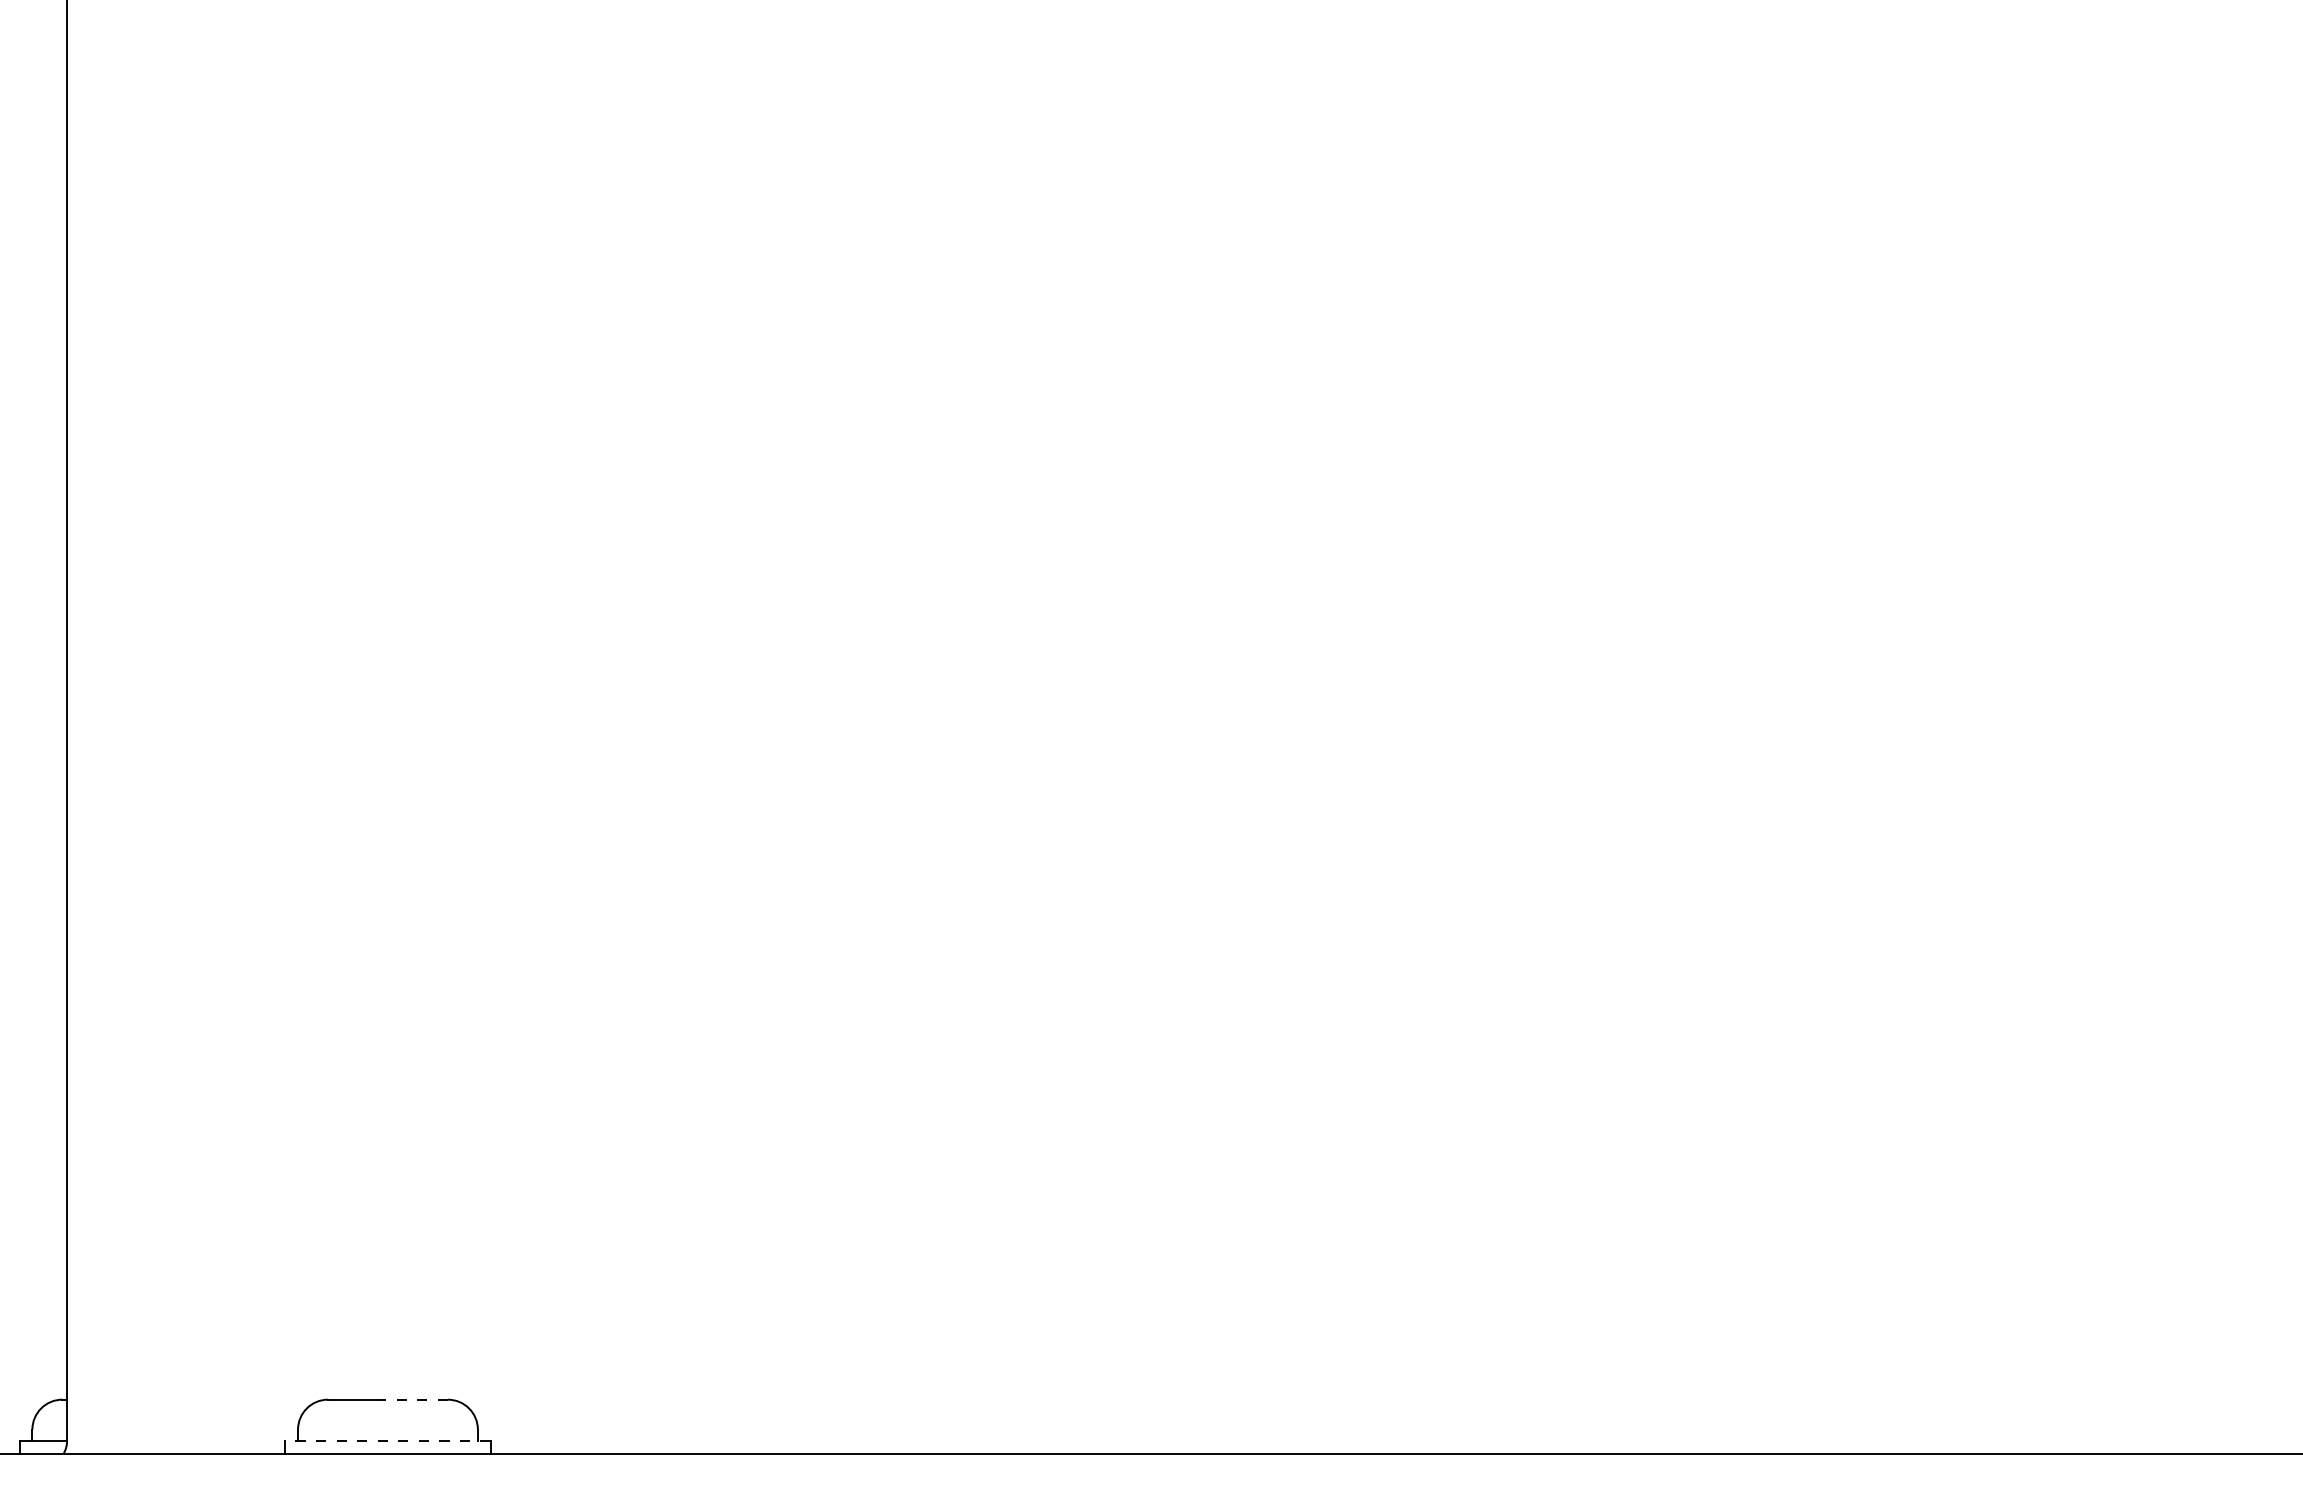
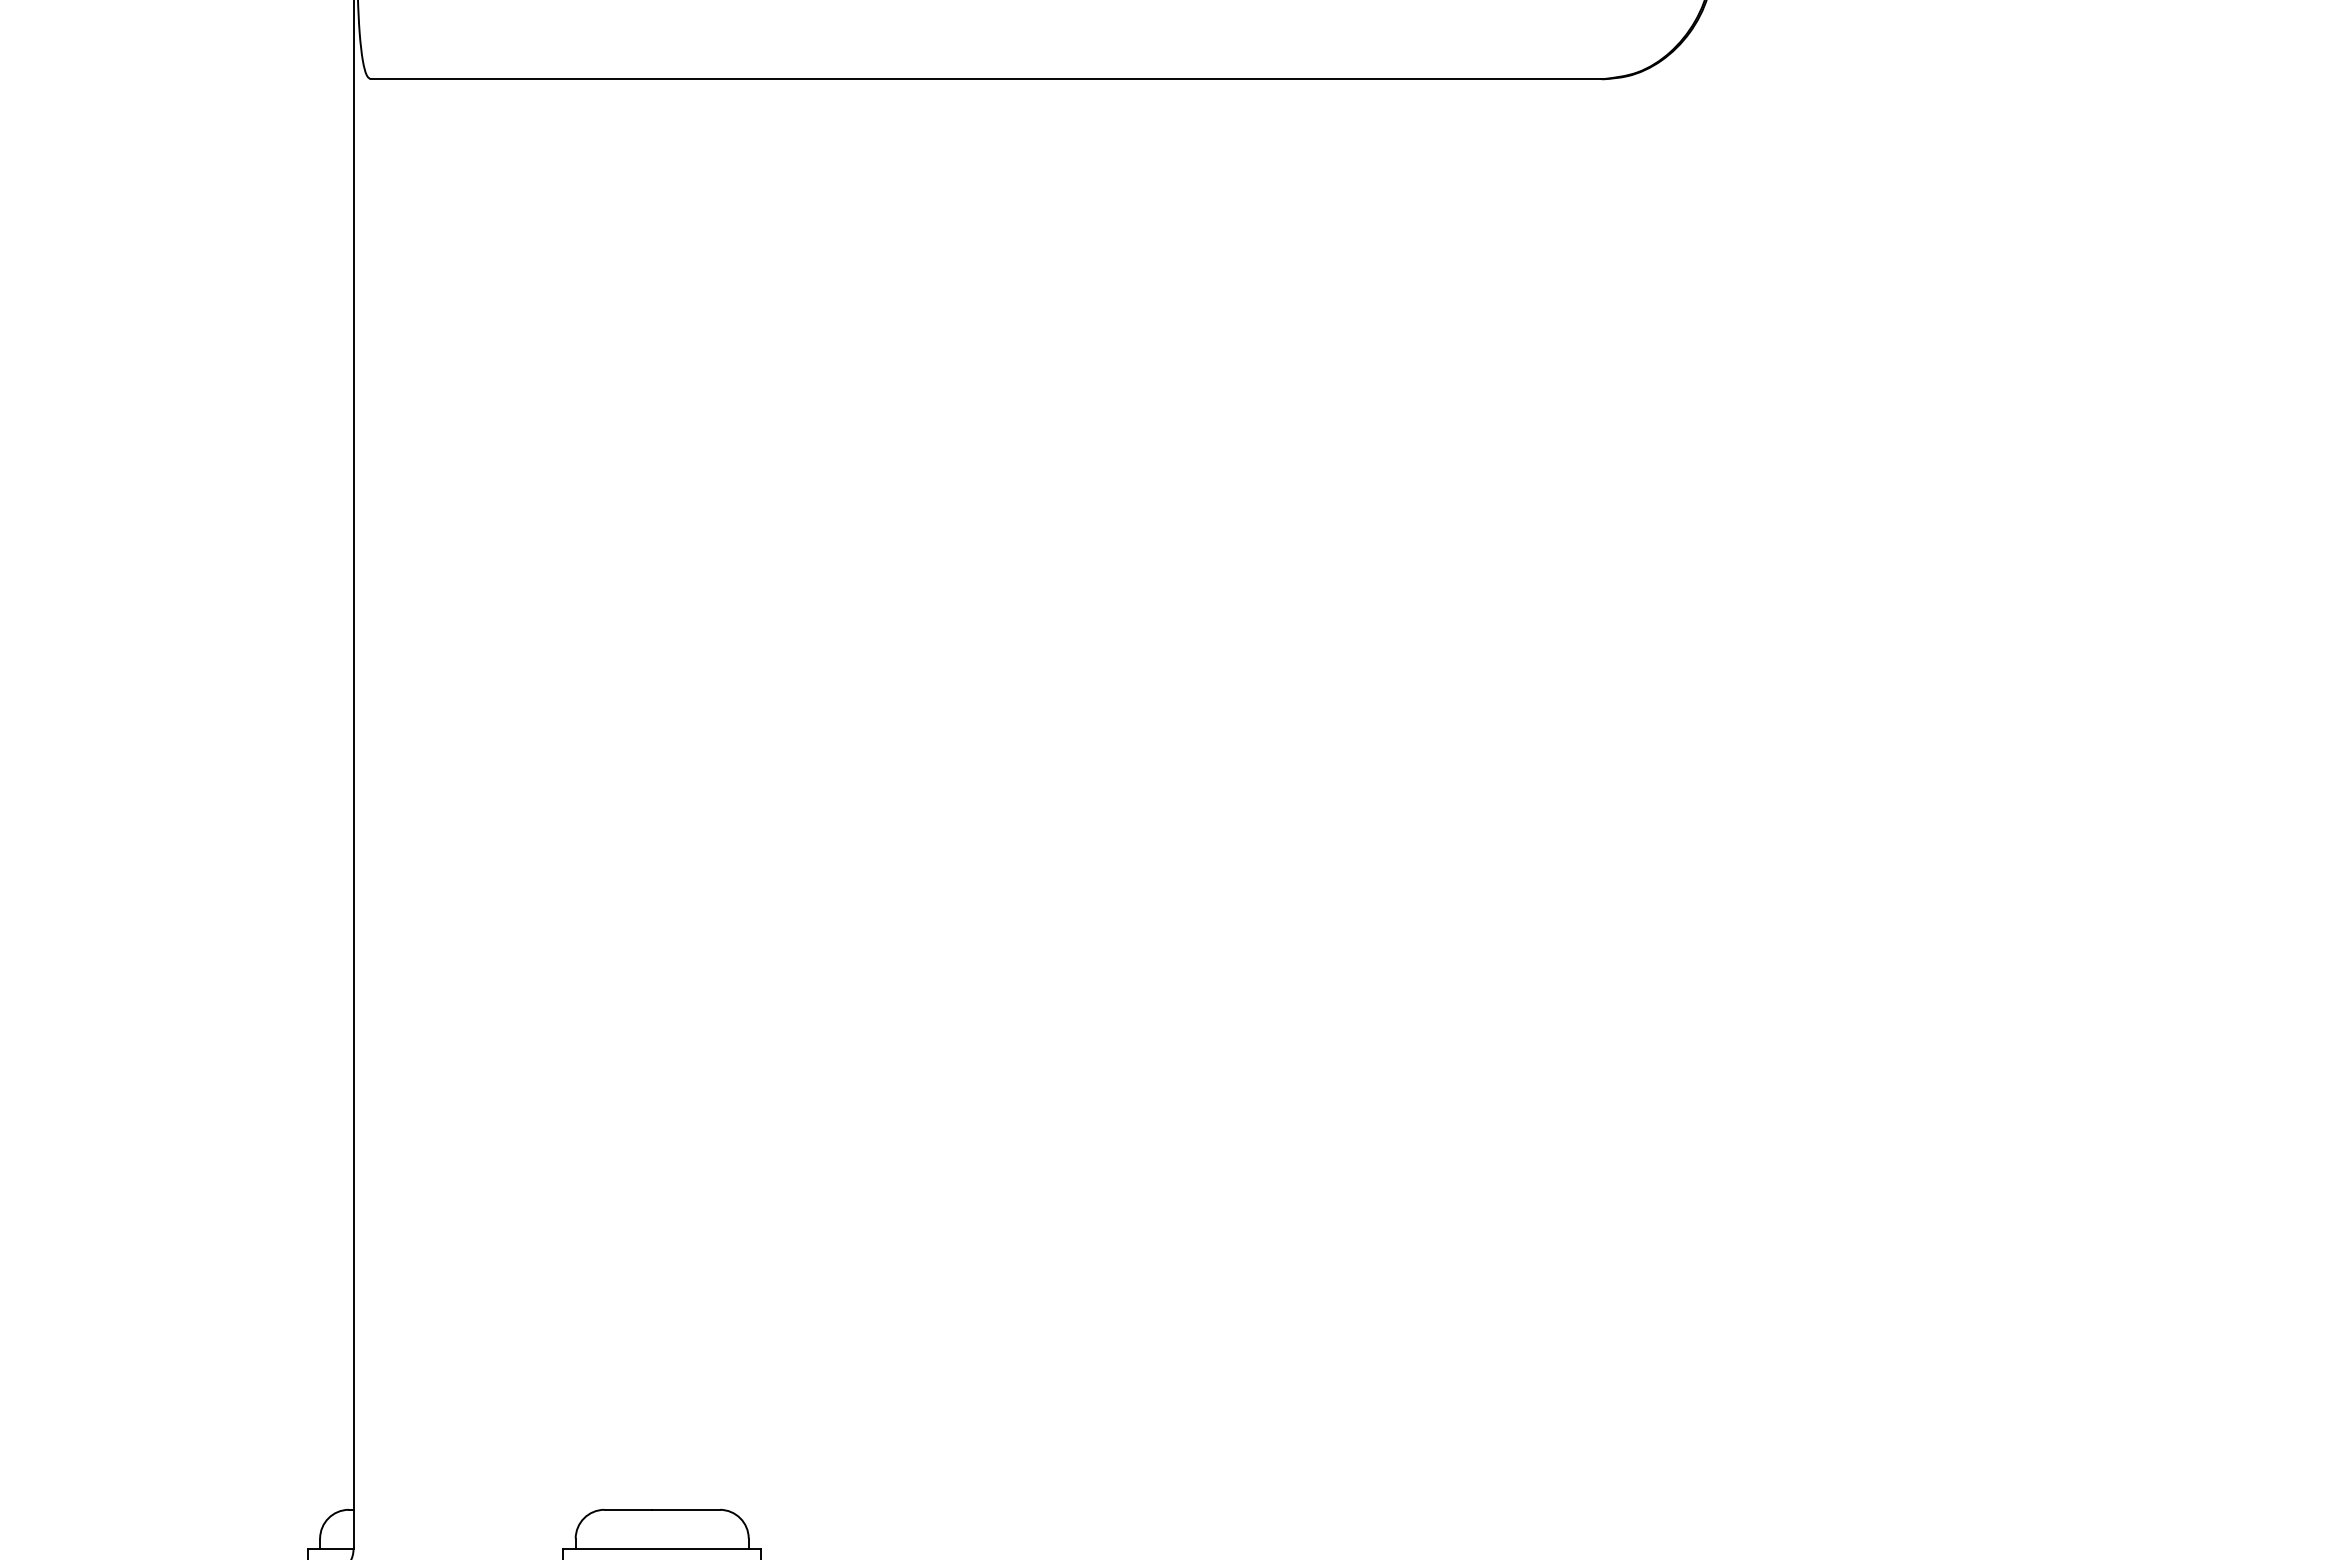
line: (412, 1399) -> (685, 1509), dashed -> solid
line: (388, 1440) -> (662, 1549), dashed -> solid

